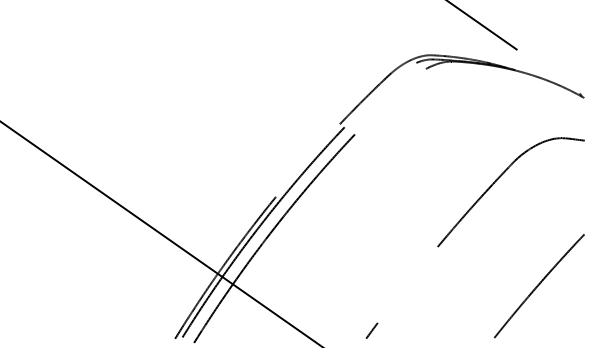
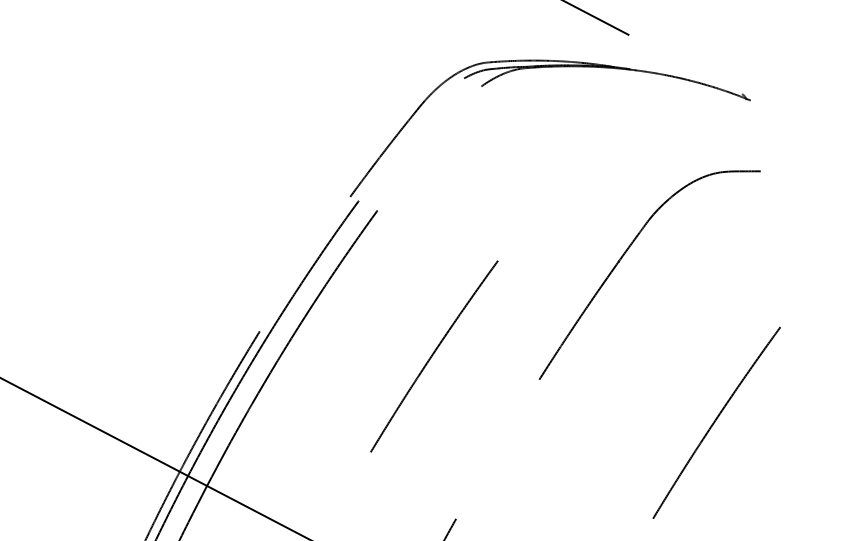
curve: (376, 225) -> (432, 357), added

